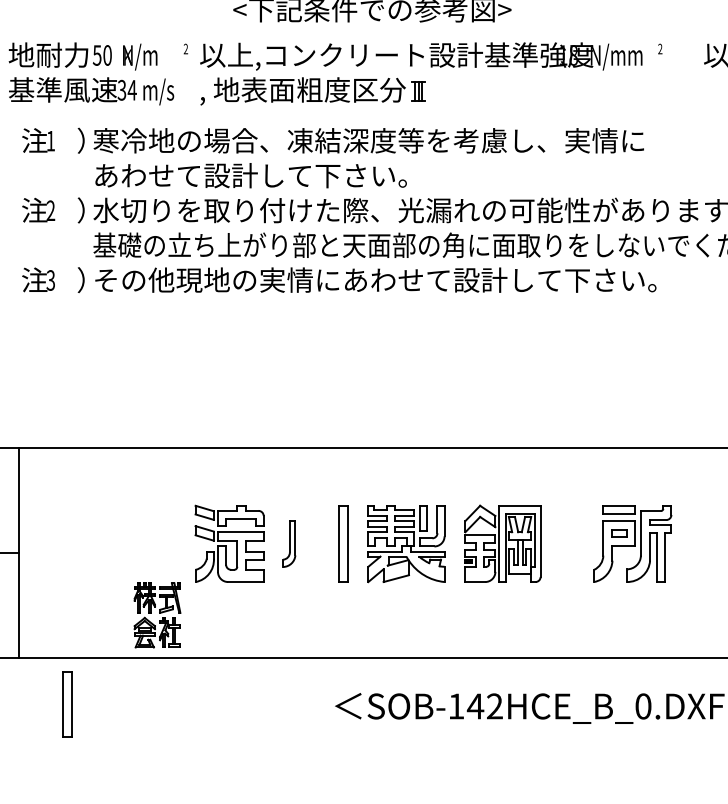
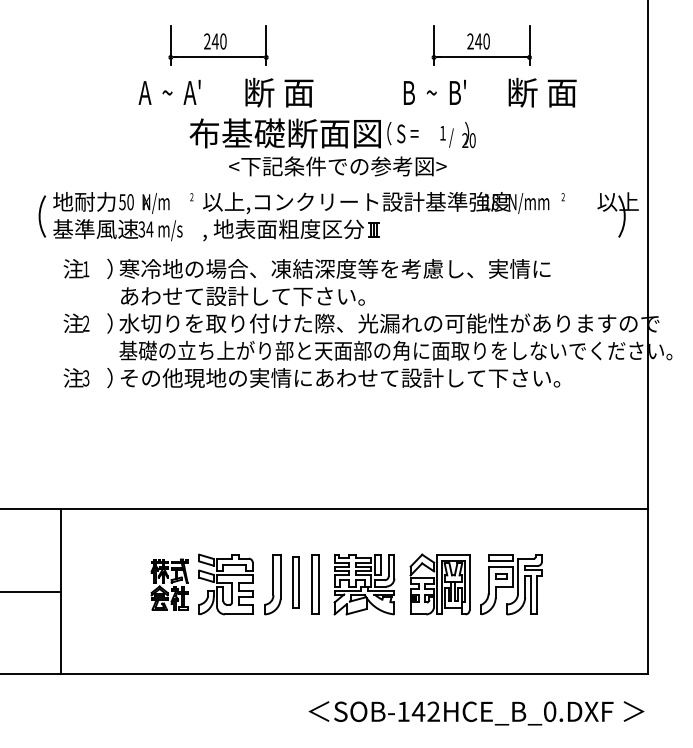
part: (288, 543) -> (272, 584), size x1.67
part: (632, 543) -> (511, 584), moved
part: (157, 615) -> (169, 584), moved
part: (66, 704) -> (295, 582), moved

